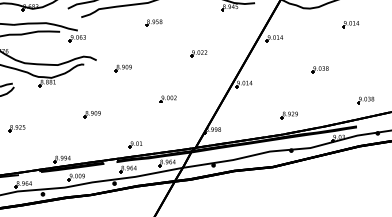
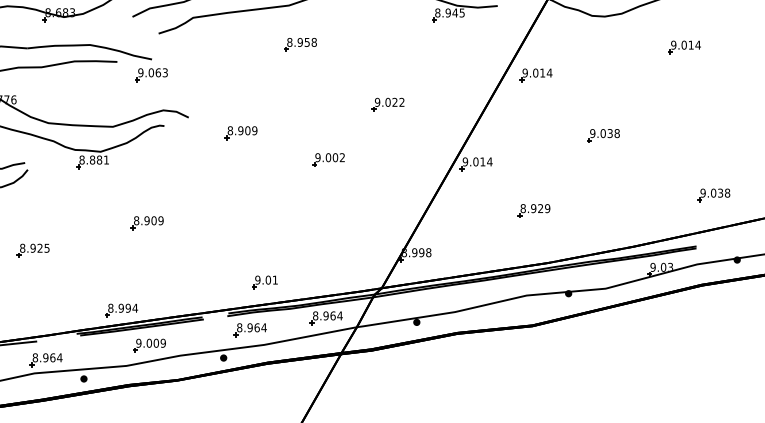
part: (319, 69) -> (601, 135), moved
part: (167, 98) -> (326, 158), moved
part: (91, 114) -> (145, 223), moved
part: (288, 115) -> (531, 211), moved

